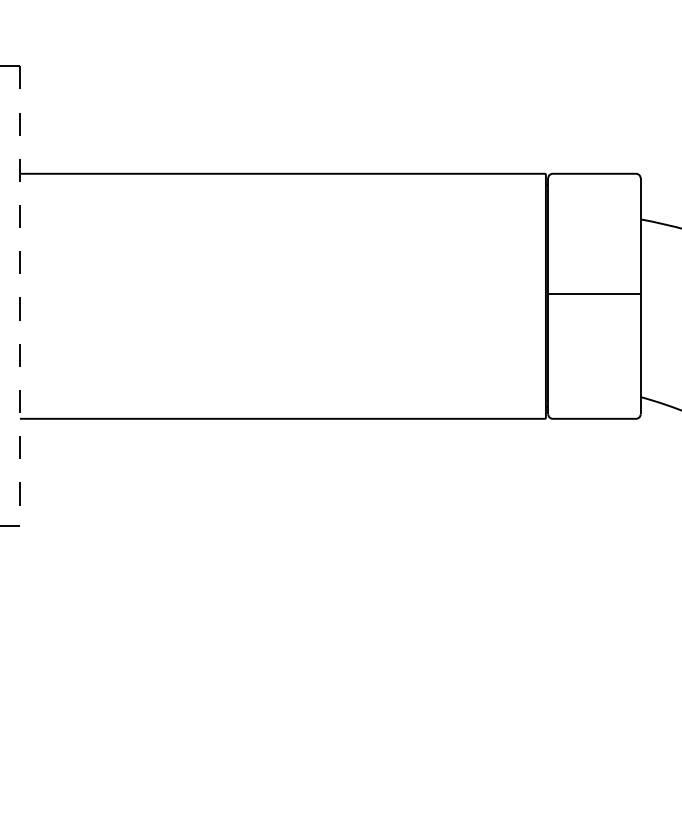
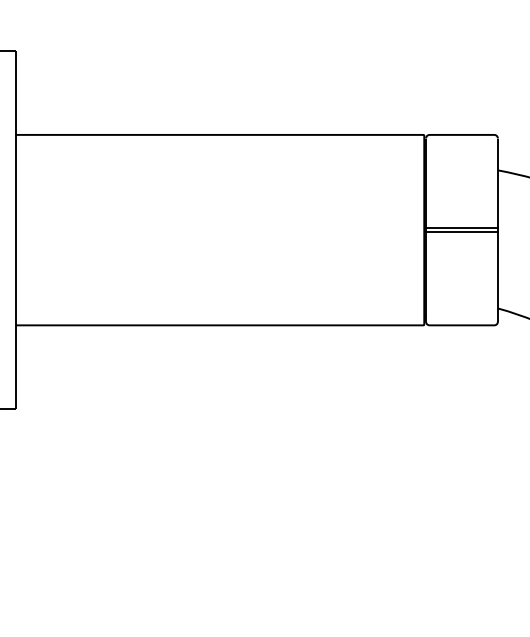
line: (19, 296) -> (15, 230), dashed -> solid
line: (593, 299) -> (461, 232), added

